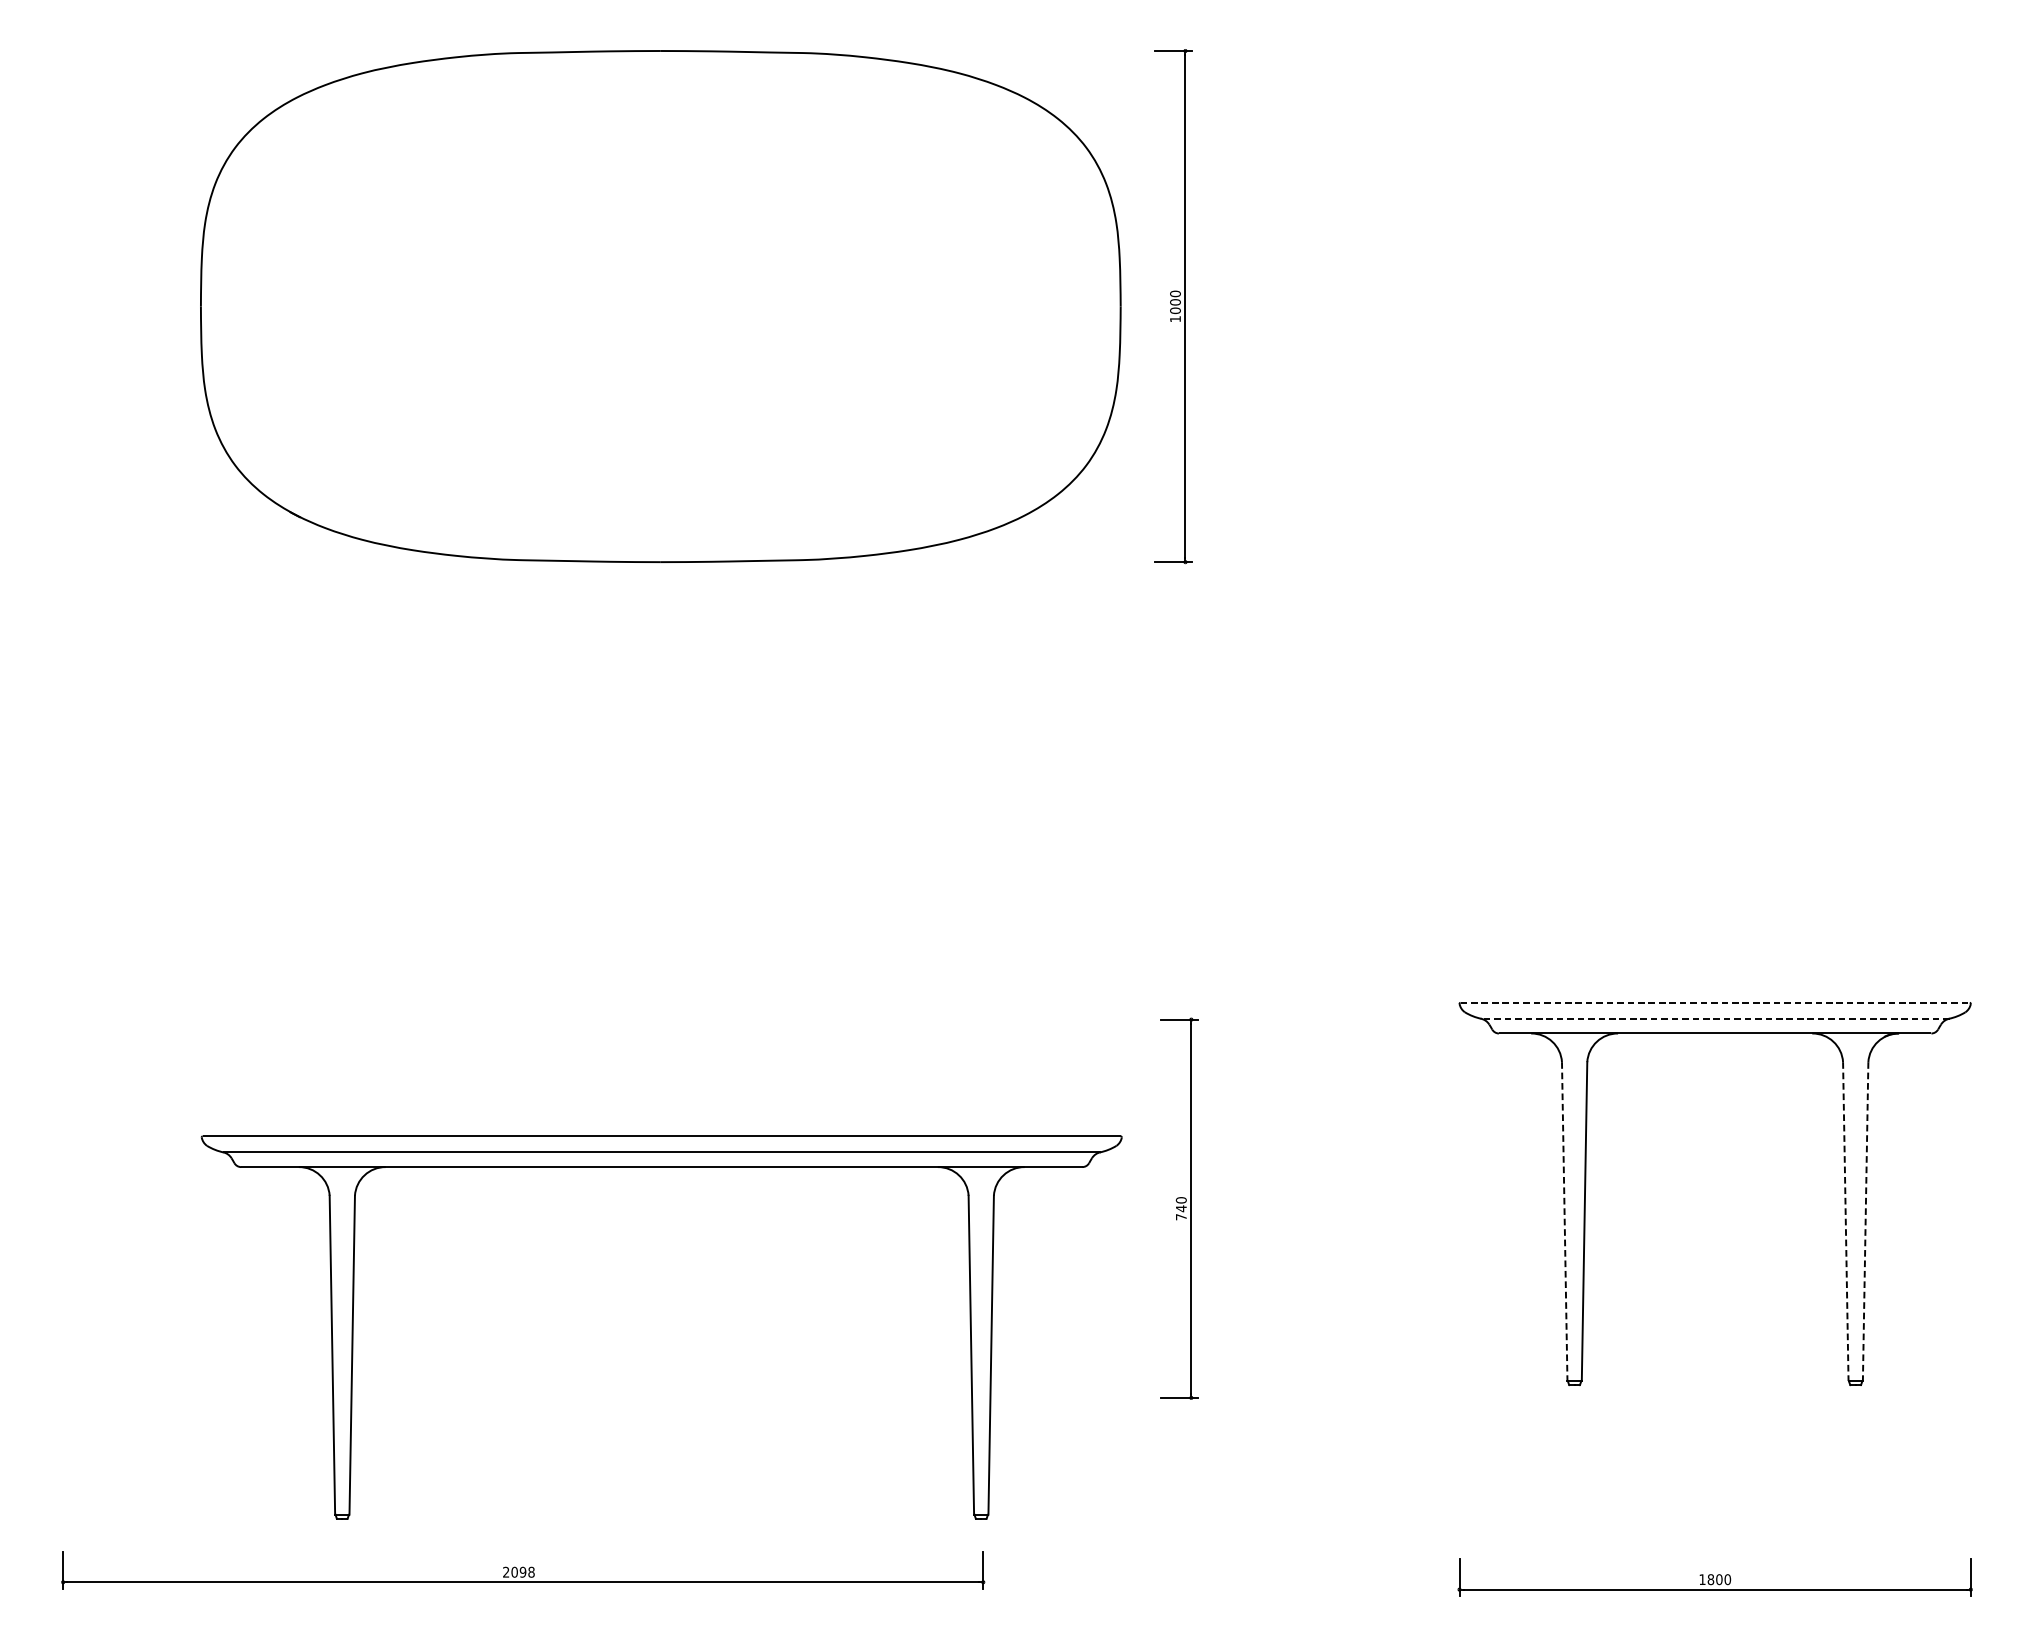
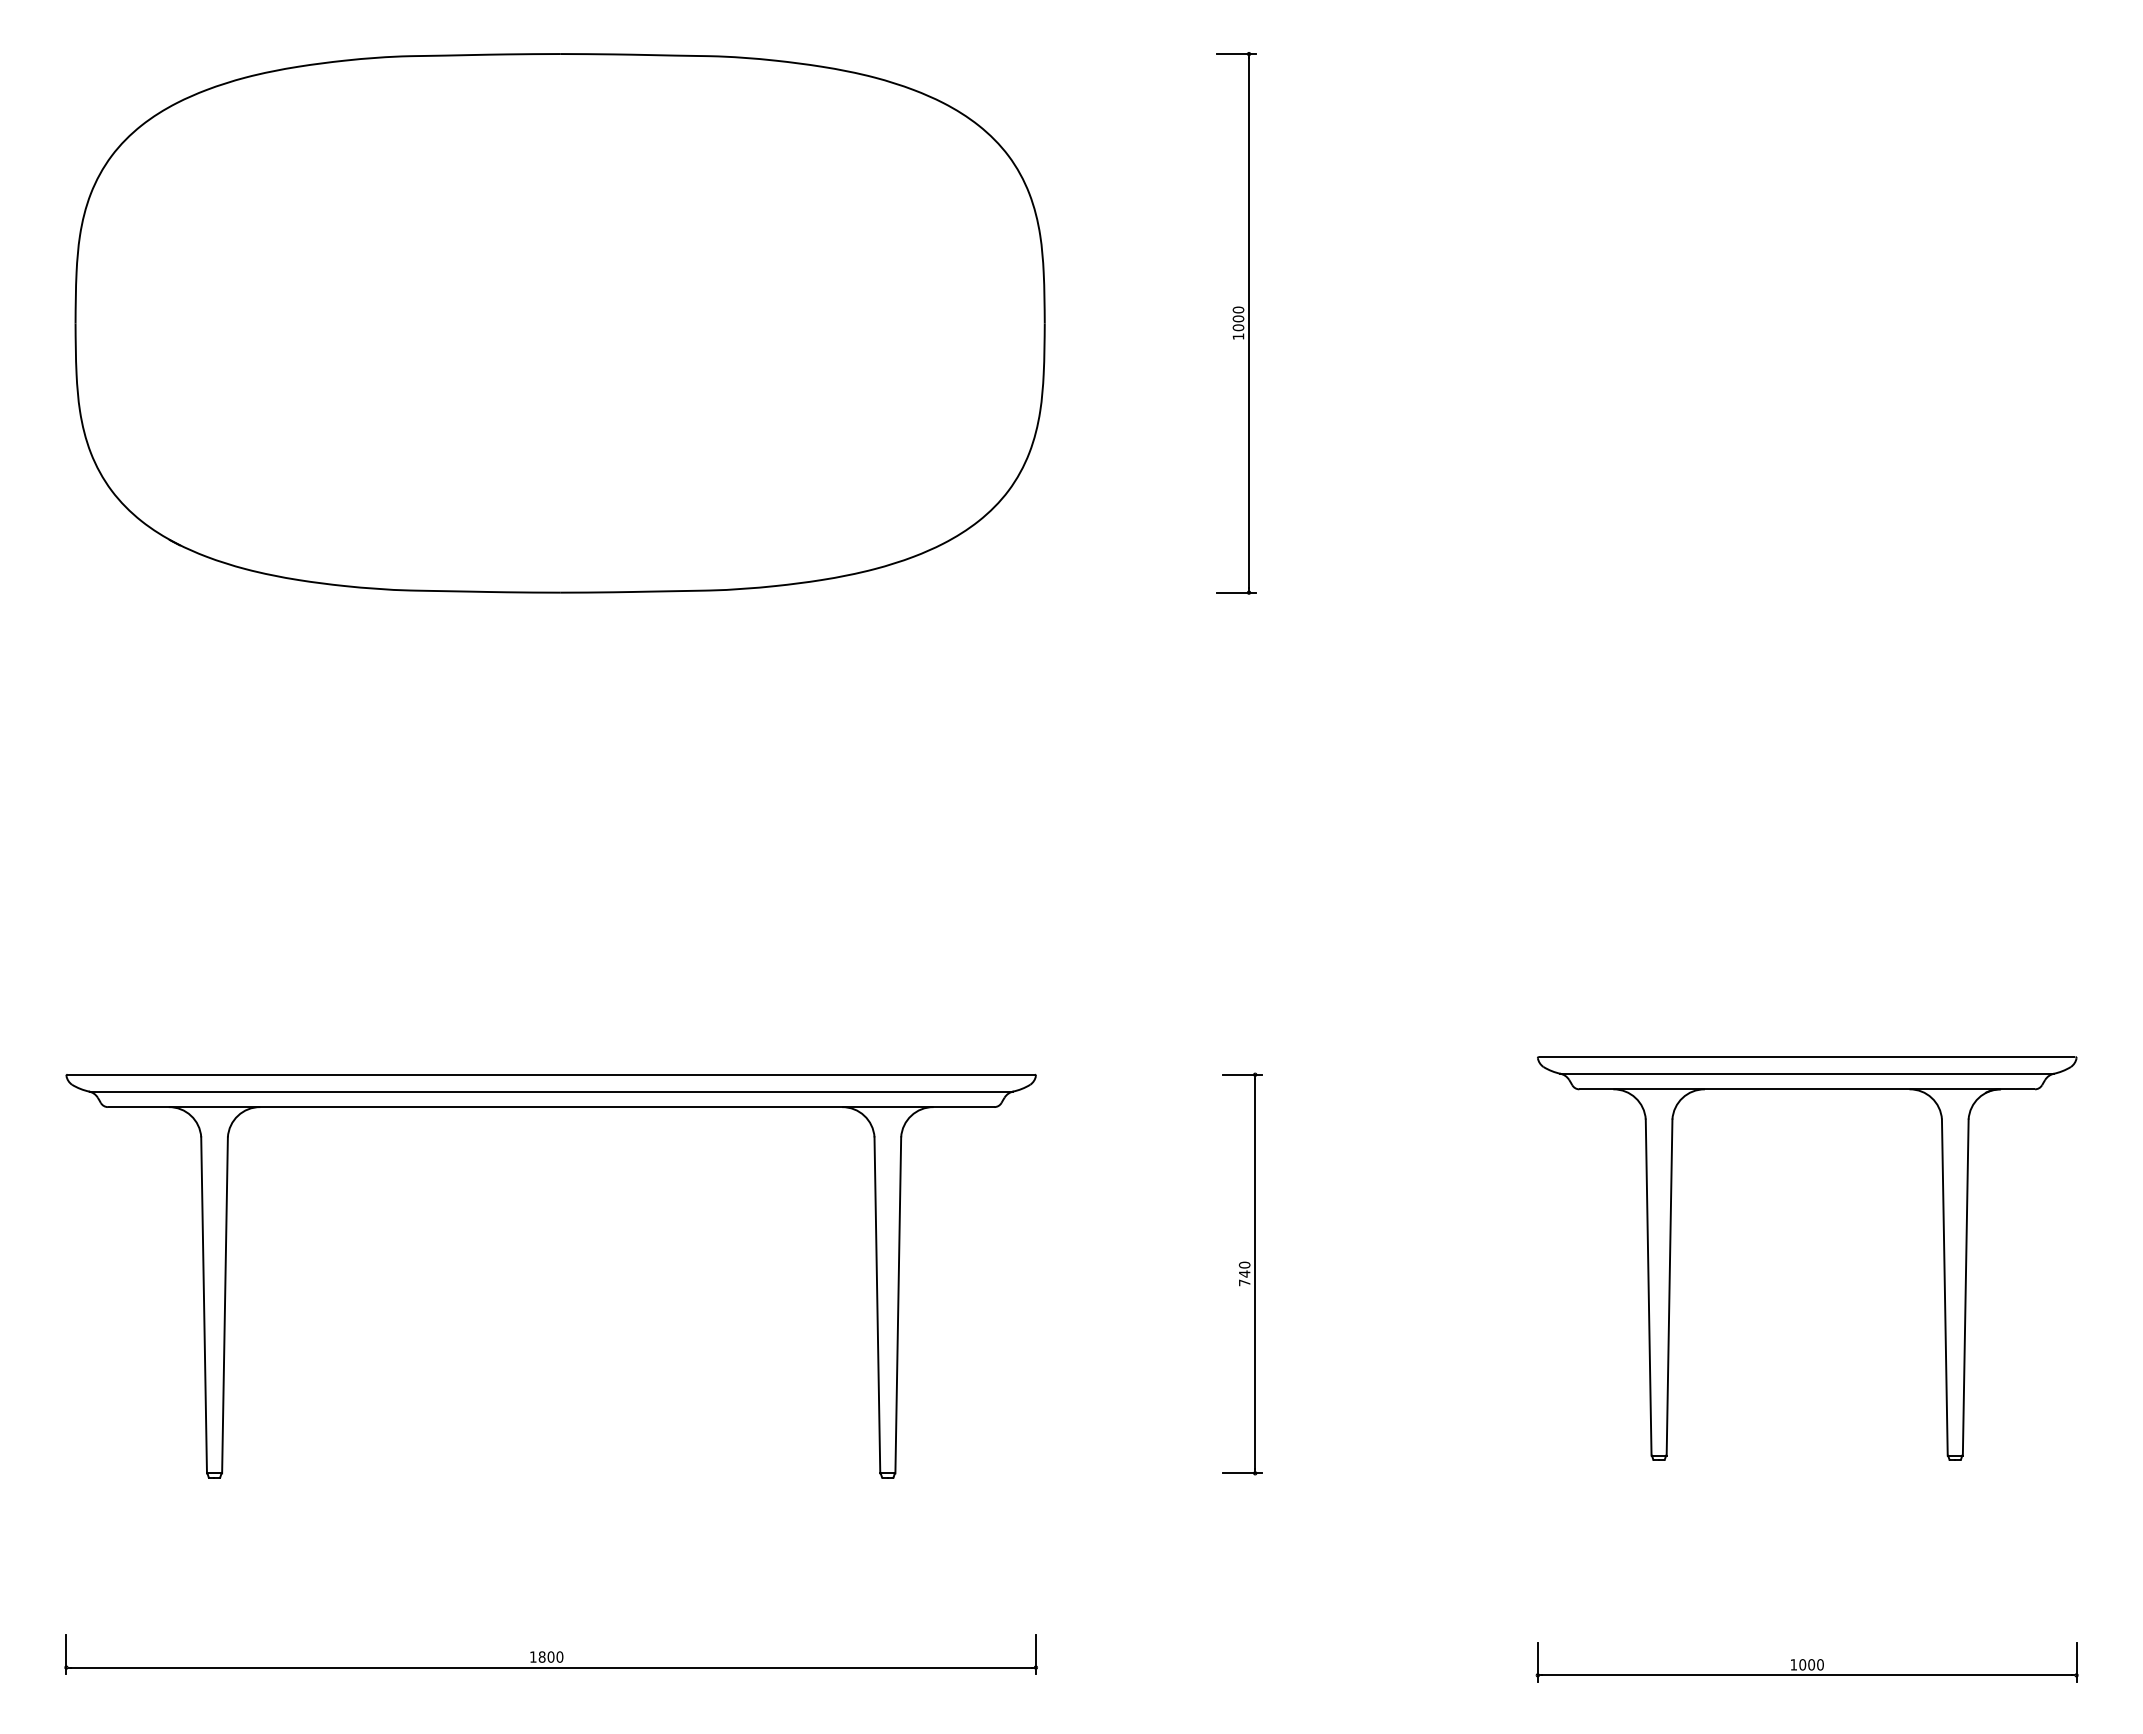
part: (660, 306) -> (559, 323), moved
line: (1715, 1003) -> (1807, 1057), dashed -> solid
line: (1714, 1018) -> (1806, 1073), dashed -> solid
part: (661, 1167) -> (550, 1107), moved
line: (1564, 1222) -> (1648, 1288), dashed -> solid
line: (1845, 1222) -> (1944, 1288), dashed -> solid
line: (1865, 1222) -> (1965, 1288), dashed -> solid
text: (518, 1571) -> (546, 1656), 2098 -> 1800
text: (1710, 1579) -> (1802, 1664), 1800 -> 1000

